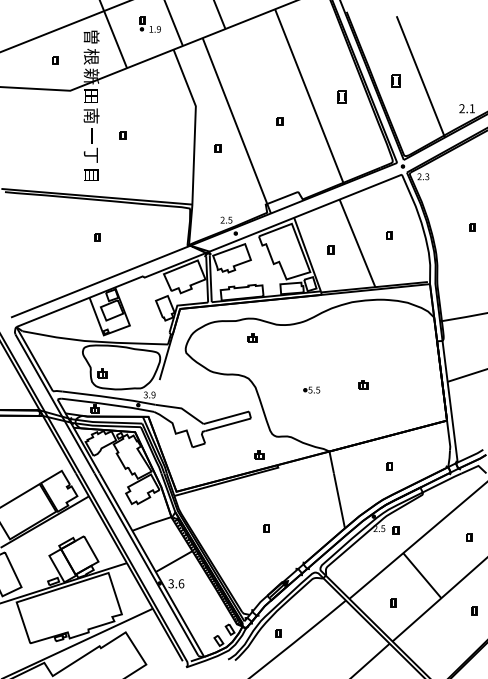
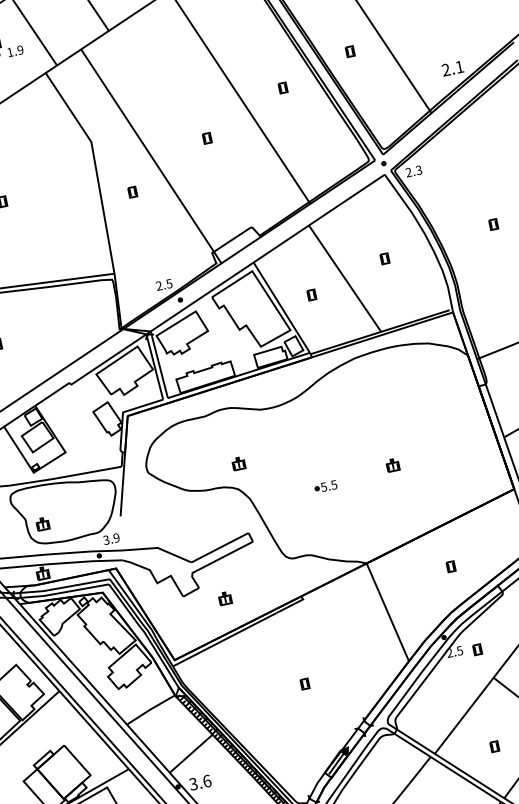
part: (395, 80) -> (349, 51), size x0.62
part: (341, 96) -> (282, 87), size x0.62
part: (252, 337) -> (238, 462), moved
part: (259, 454) -> (225, 597), moved

